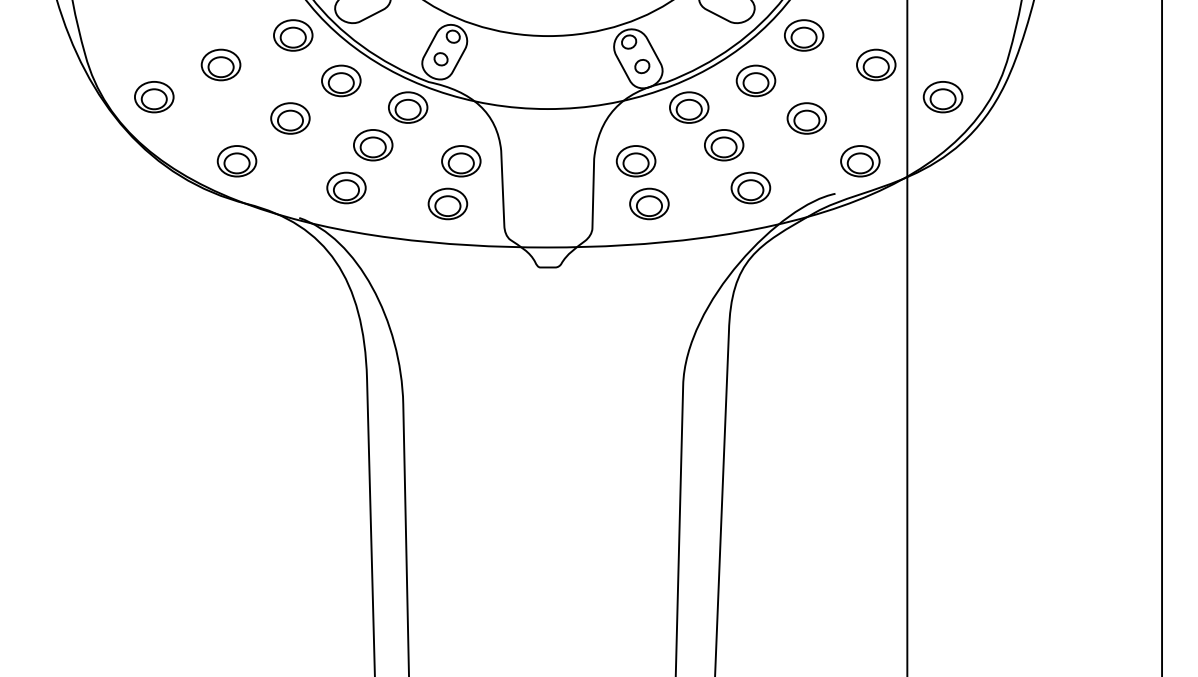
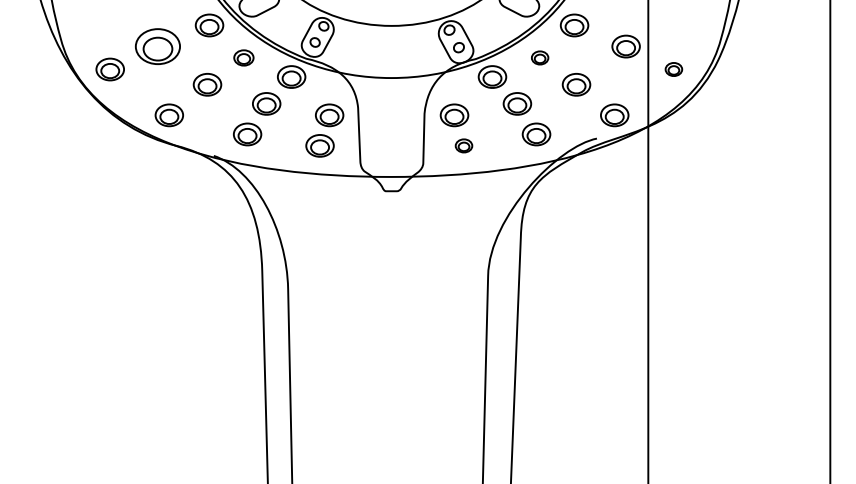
part: (220, 64) -> (157, 46), size x1.6
part: (340, 80) -> (243, 57), size x0.7
part: (755, 80) -> (539, 57), size x0.6
part: (942, 97) -> (673, 69), size x0.6
part: (648, 203) -> (463, 145), size x0.6

